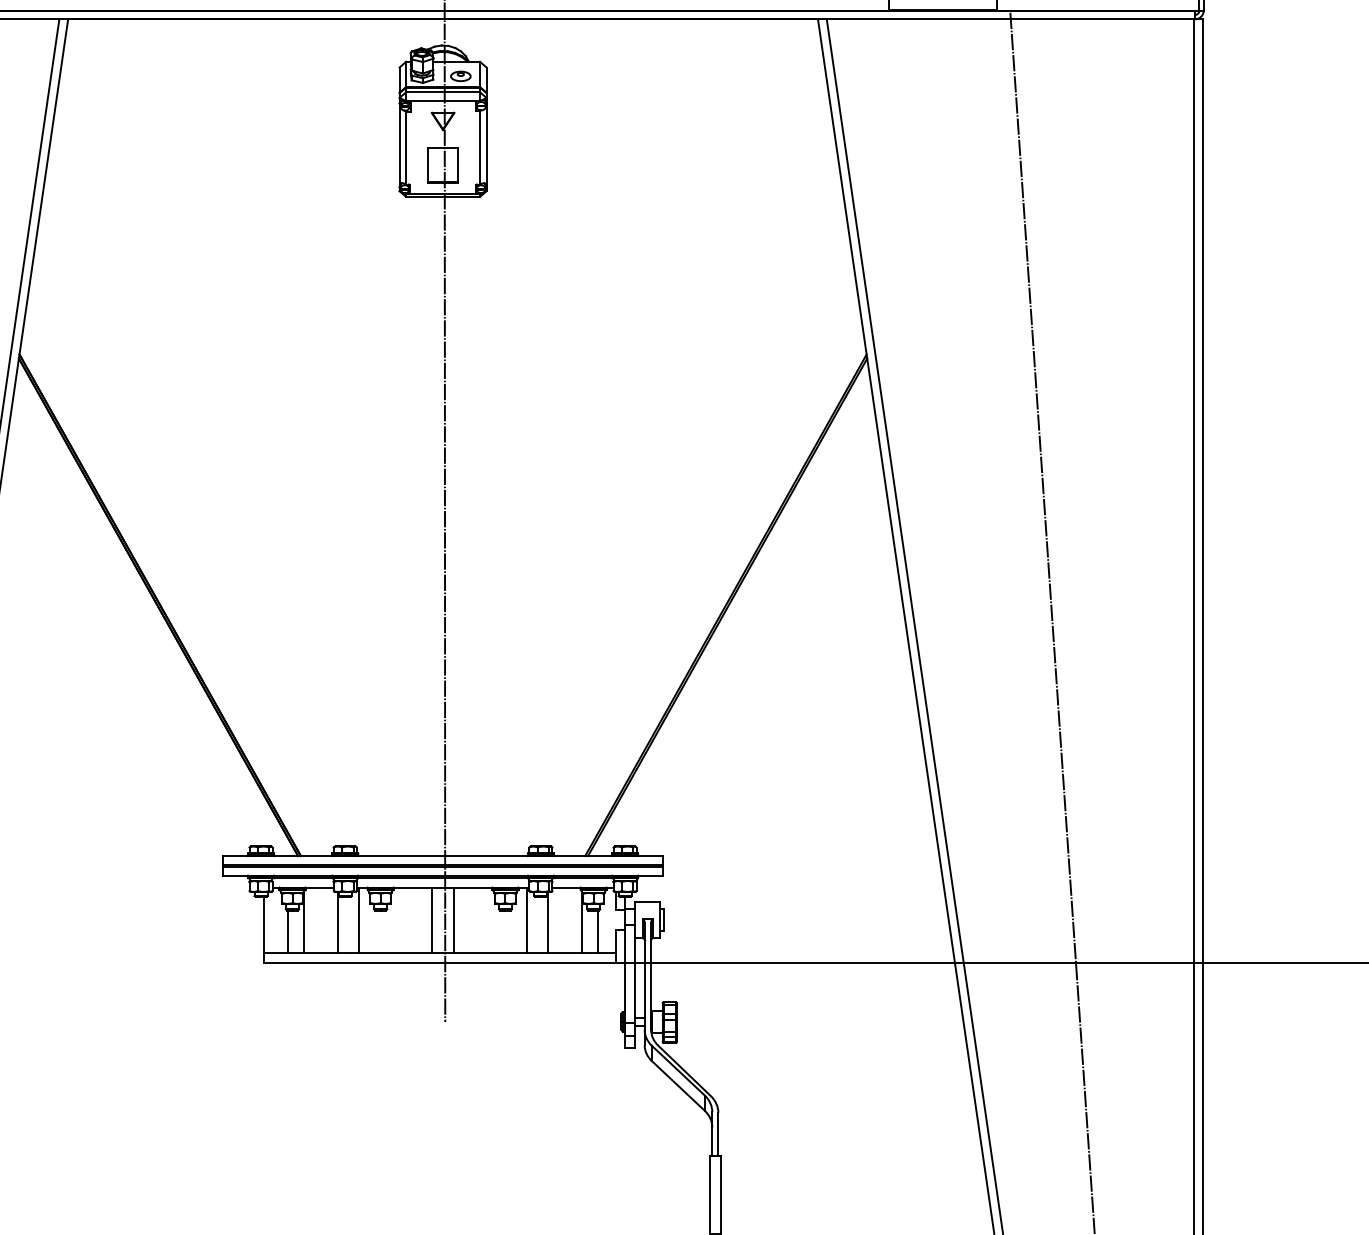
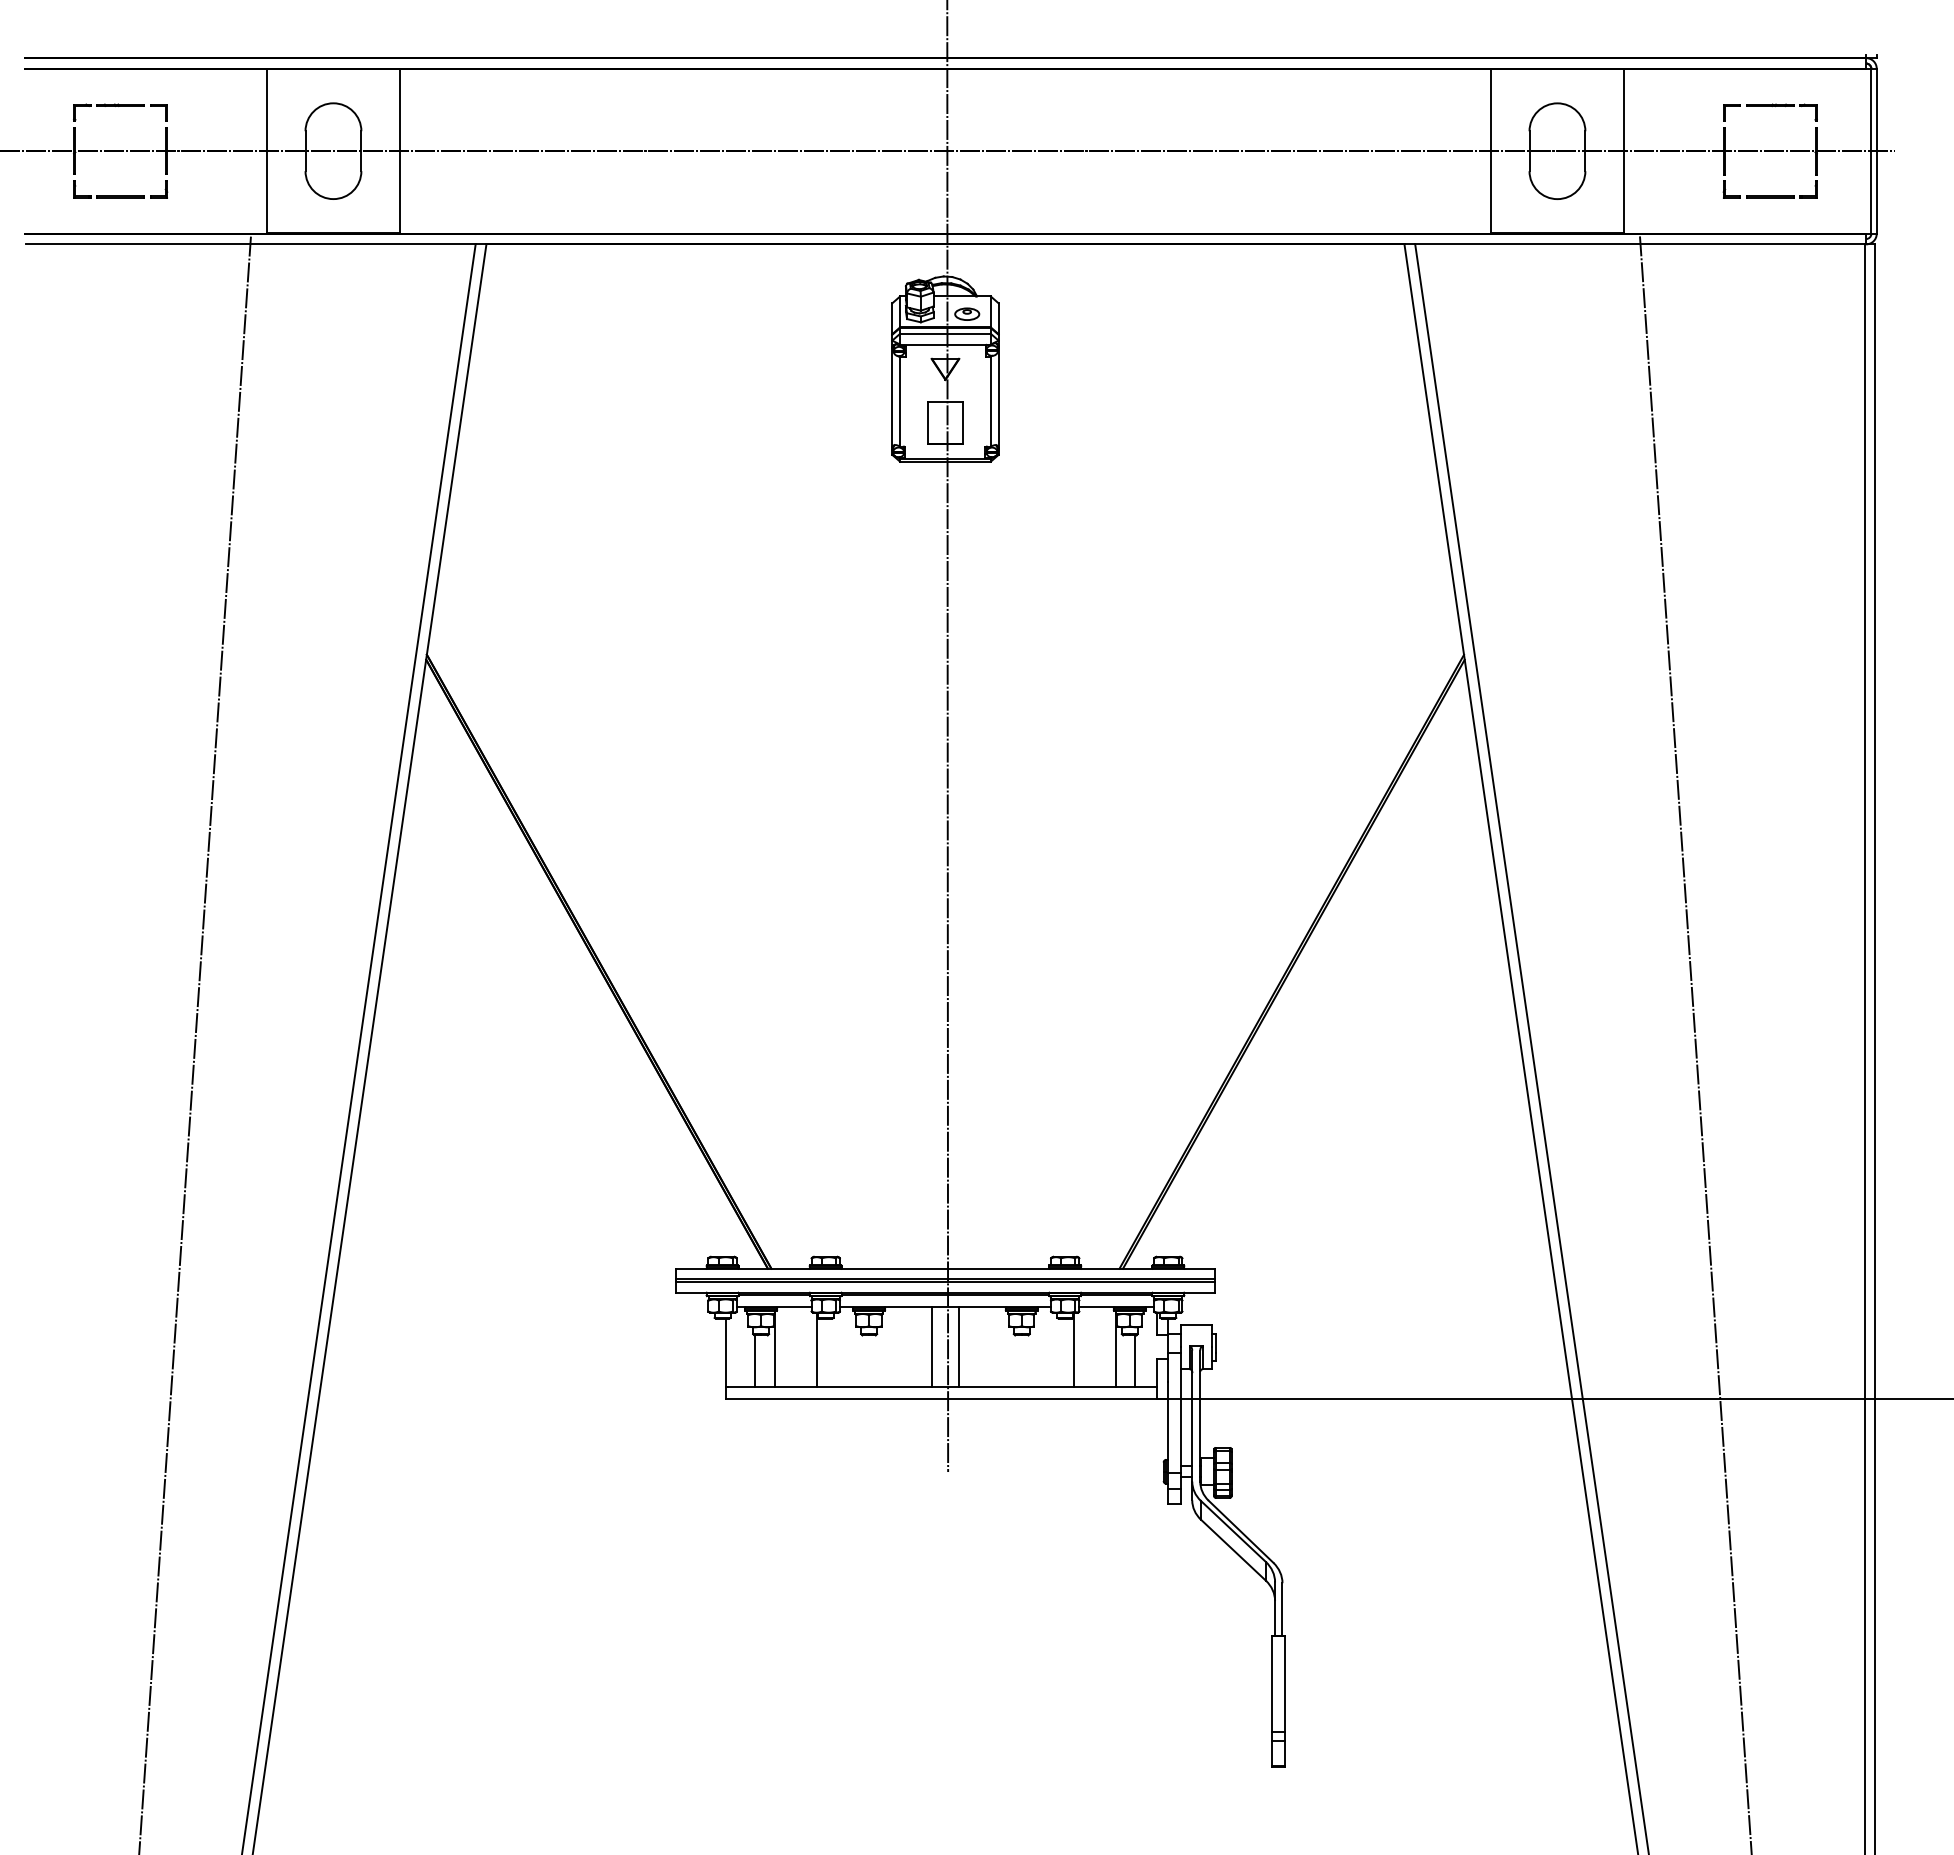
line: (358, 920) -> (842, 1347), removed
line: (527, 920) -> (1048, 1347), removed

